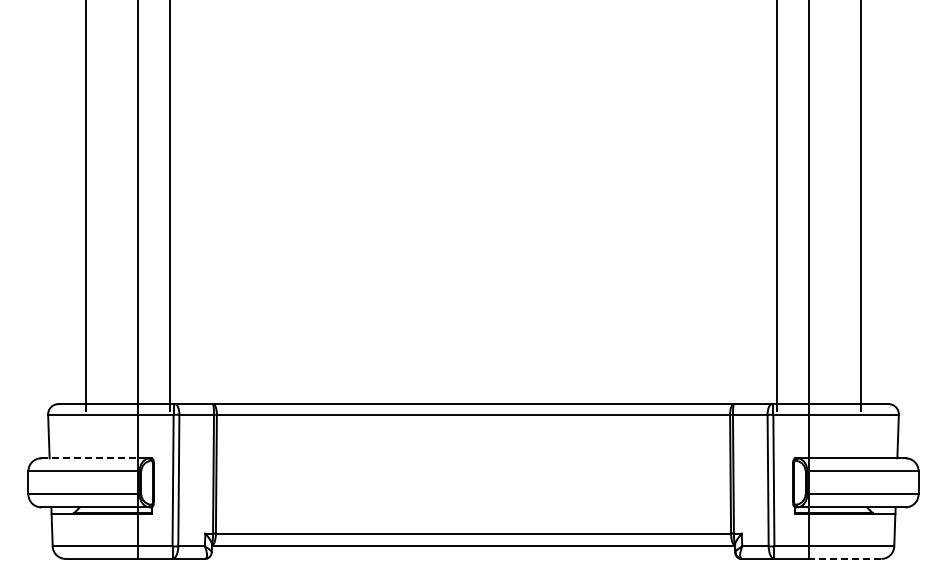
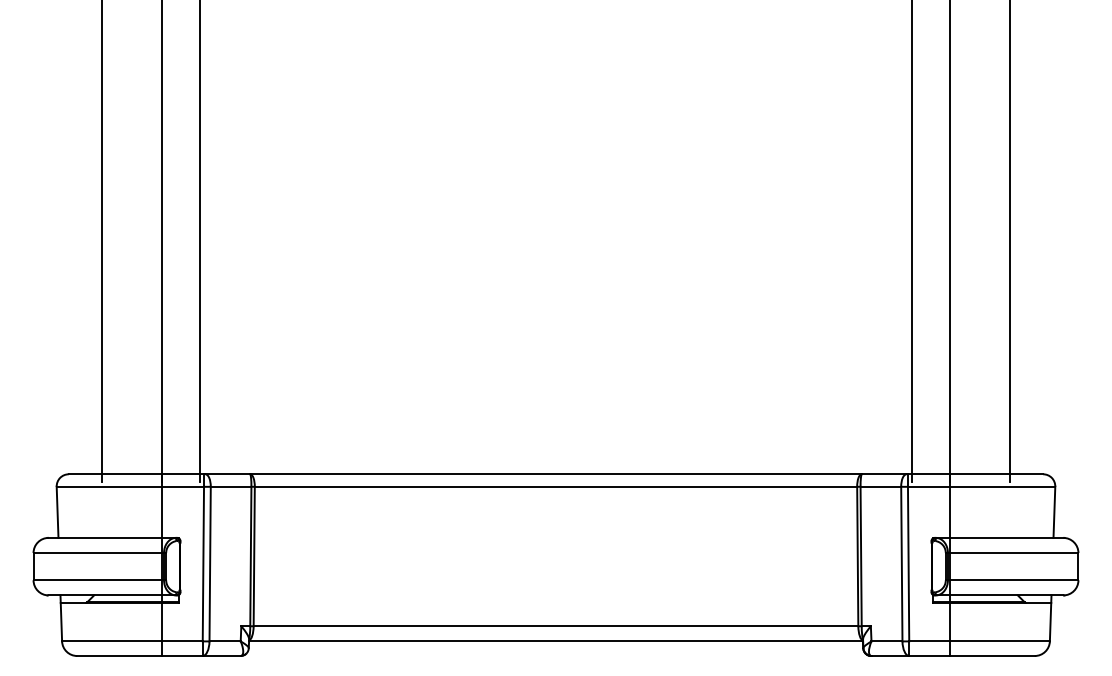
line: (90, 458) -> (106, 538), dashed -> solid
line: (844, 558) -> (991, 655), dashed -> solid

